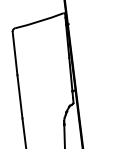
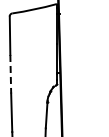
line: (19, 97) -> (10, 74), solid -> dashed

